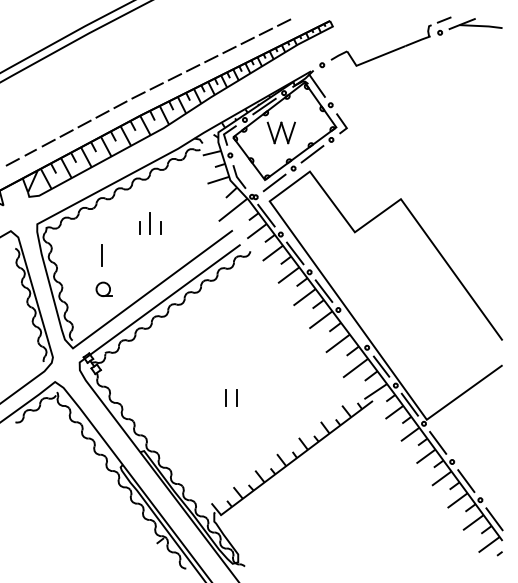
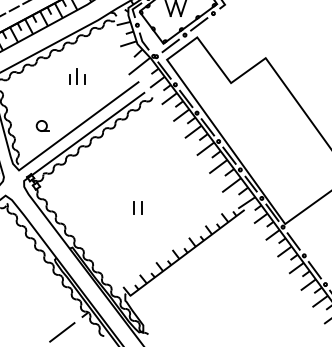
line: (101, 255) -> (40, 100), removed
line: (352, 328) -> (229, 155), added
line: (130, 563) -> (62, 332), added

